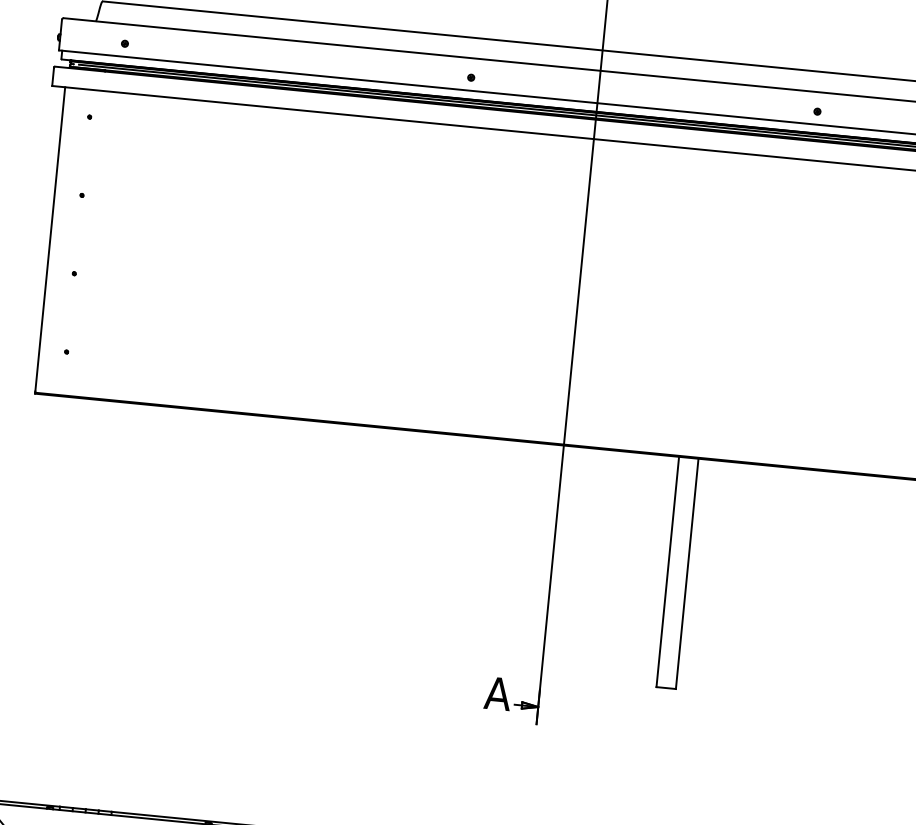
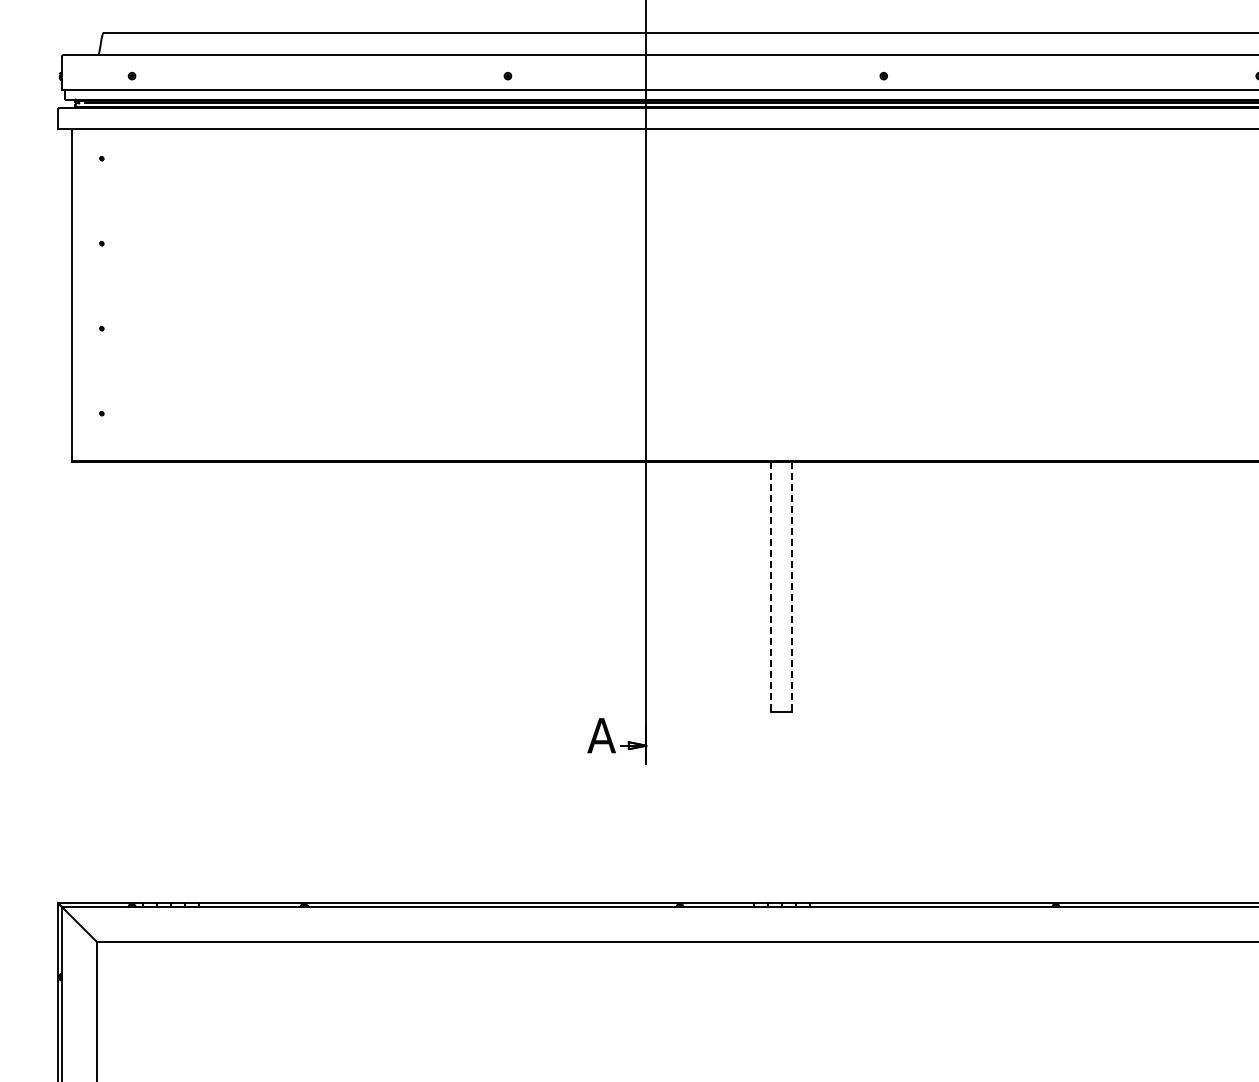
line: (667, 571) -> (771, 586), solid -> dashed
line: (687, 573) -> (792, 586), solid -> dashed

